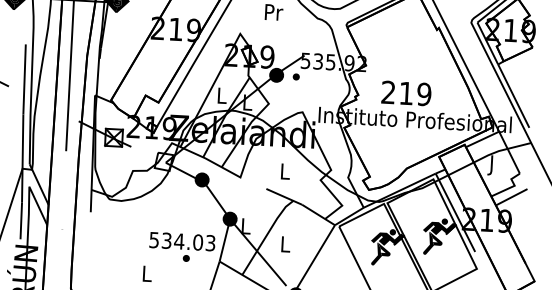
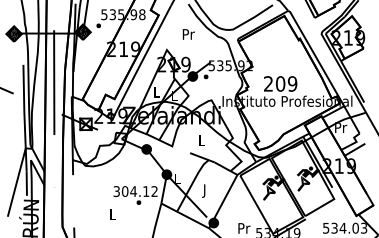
text: (406, 92) -> (280, 83), 219 -> 209
text: (493, 164) -> (341, 128), J -> Pr
text: (182, 241) -> (135, 191), 534.03 -> 304.12
text: (284, 245) -> (204, 190), L -> J

